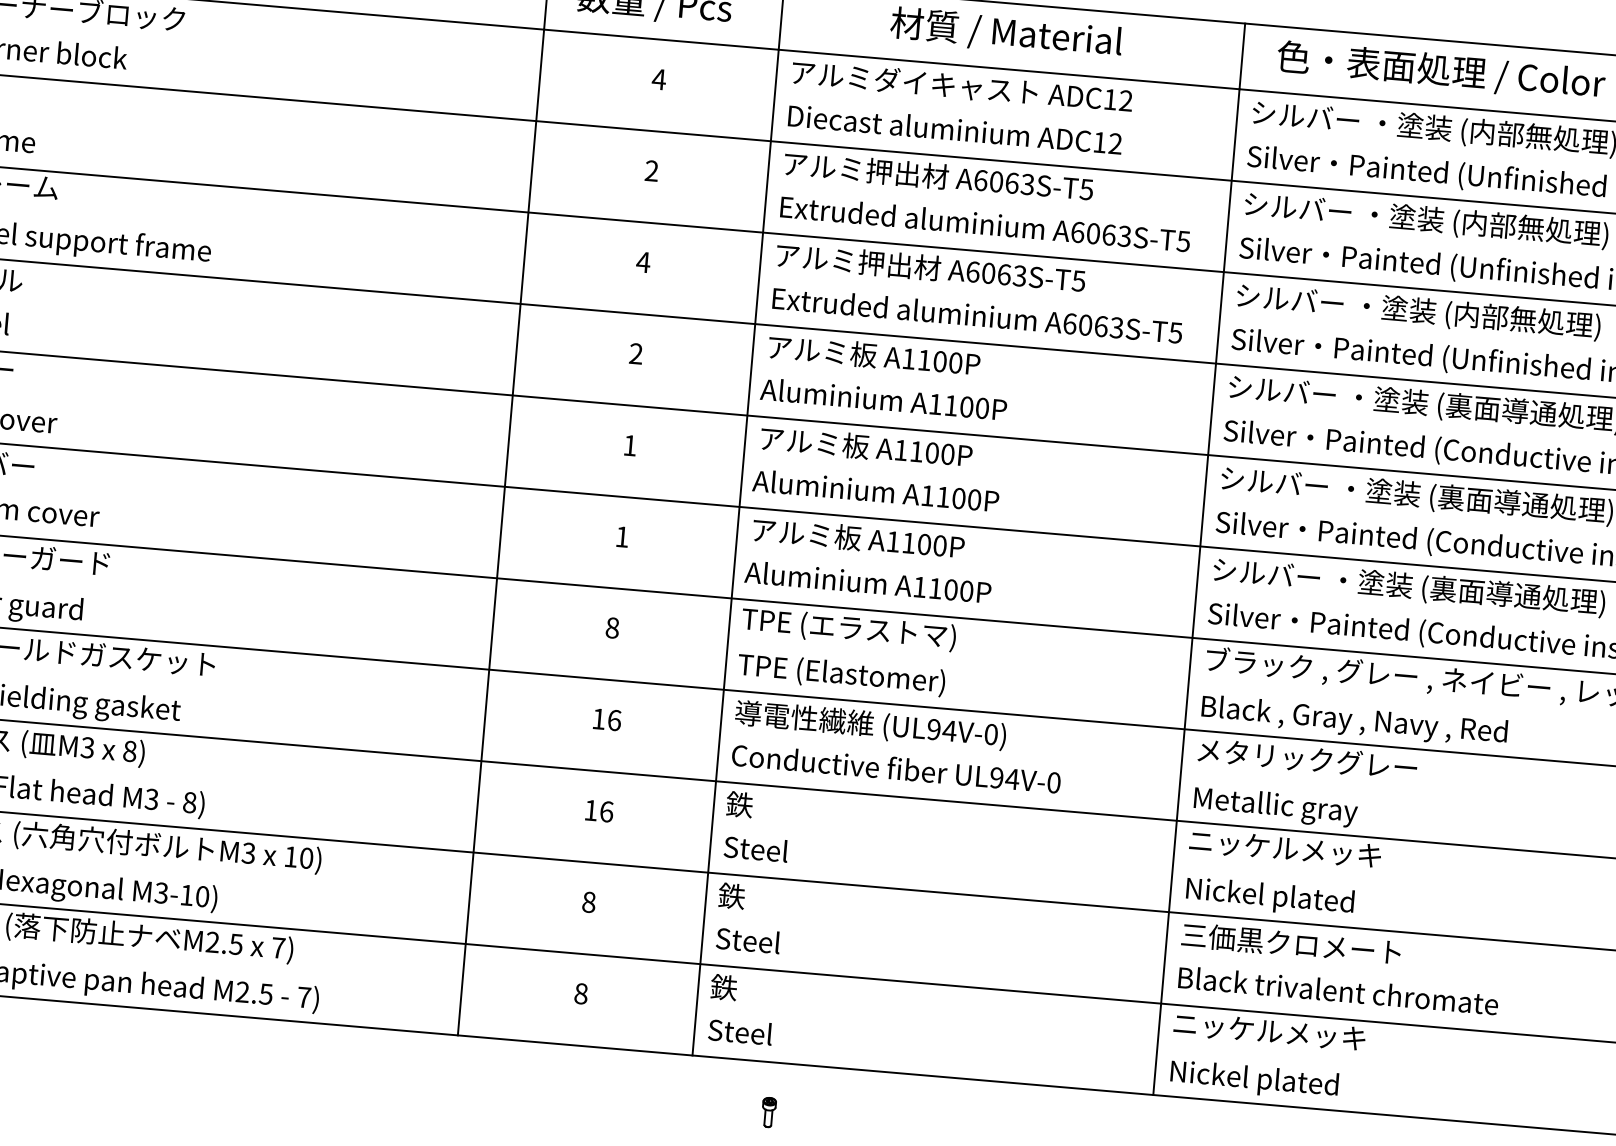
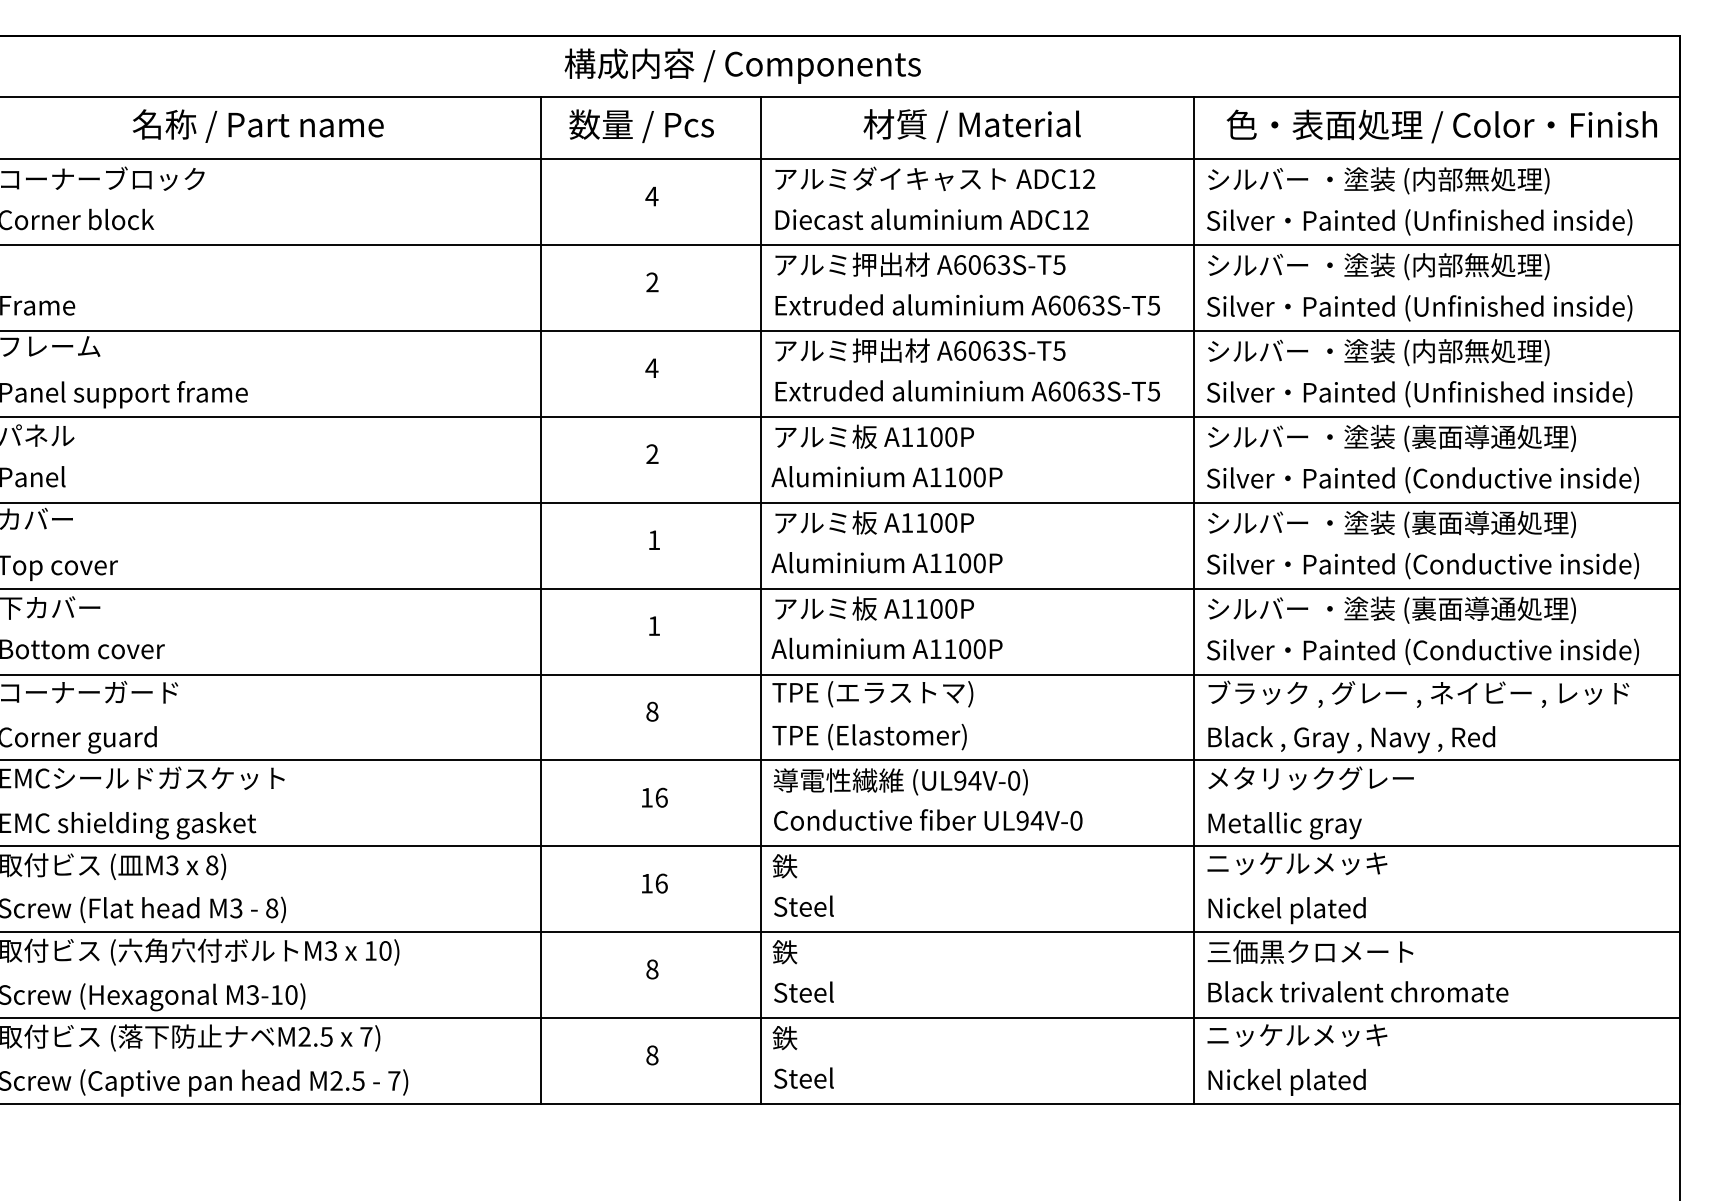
part: (768, 1111) -> (836, 1150), removed

